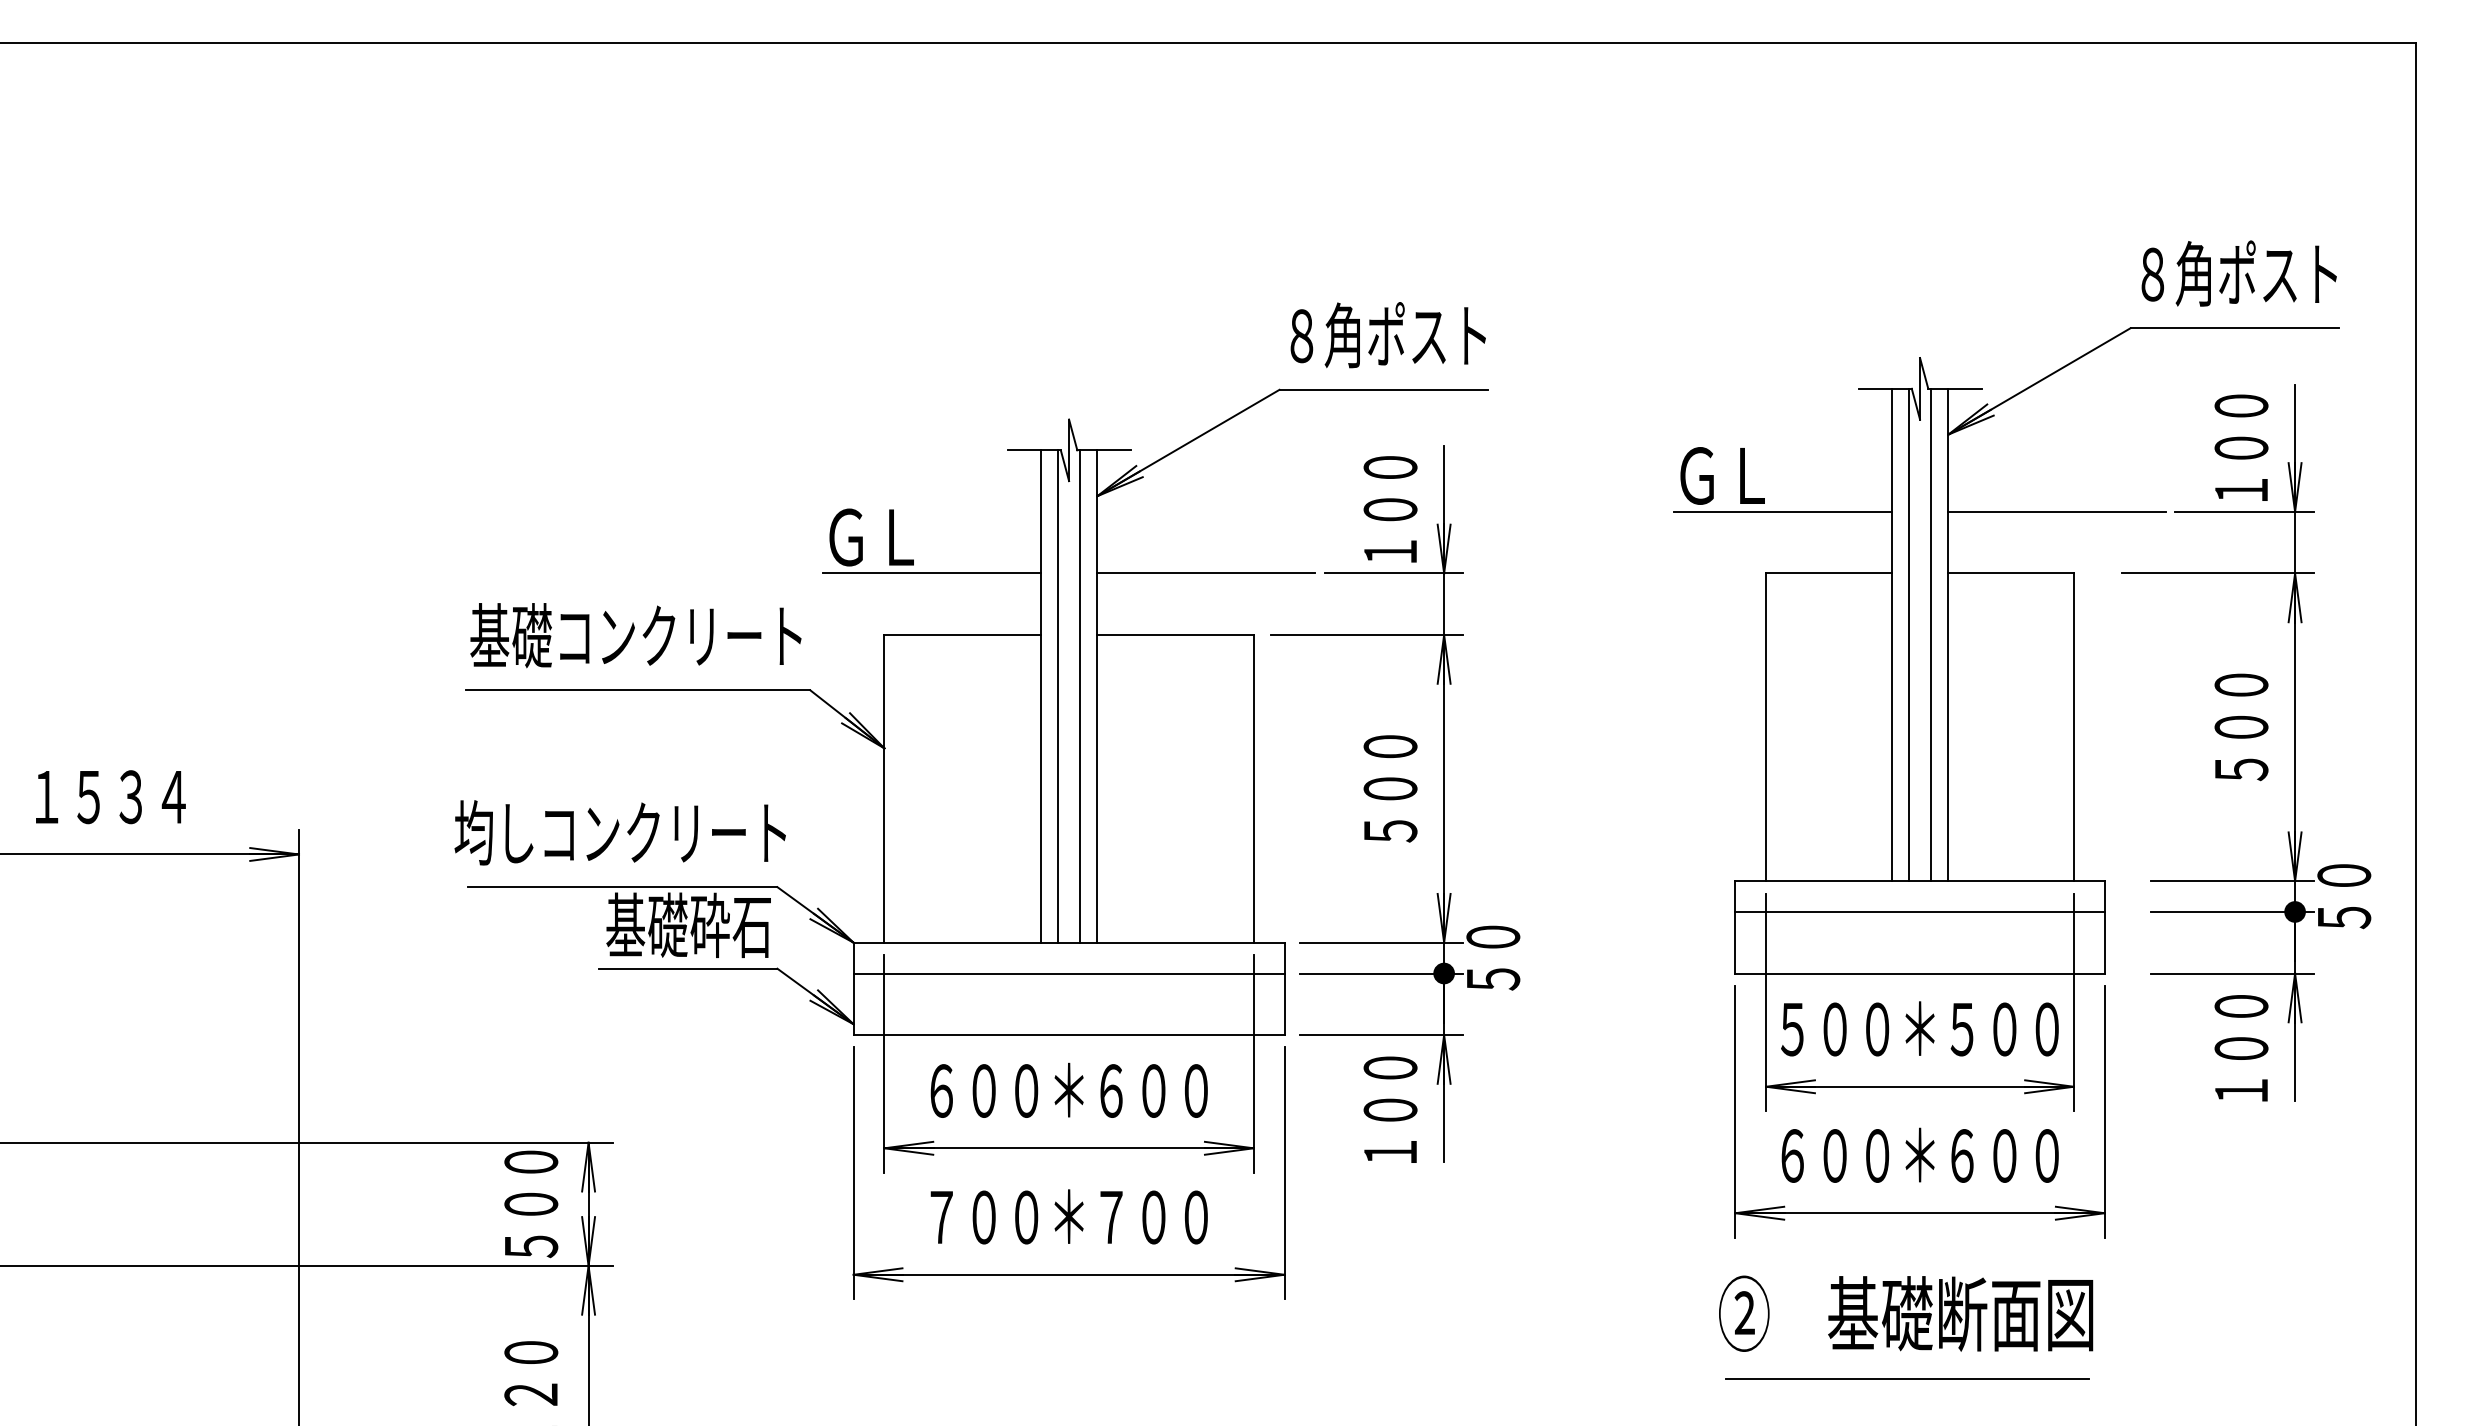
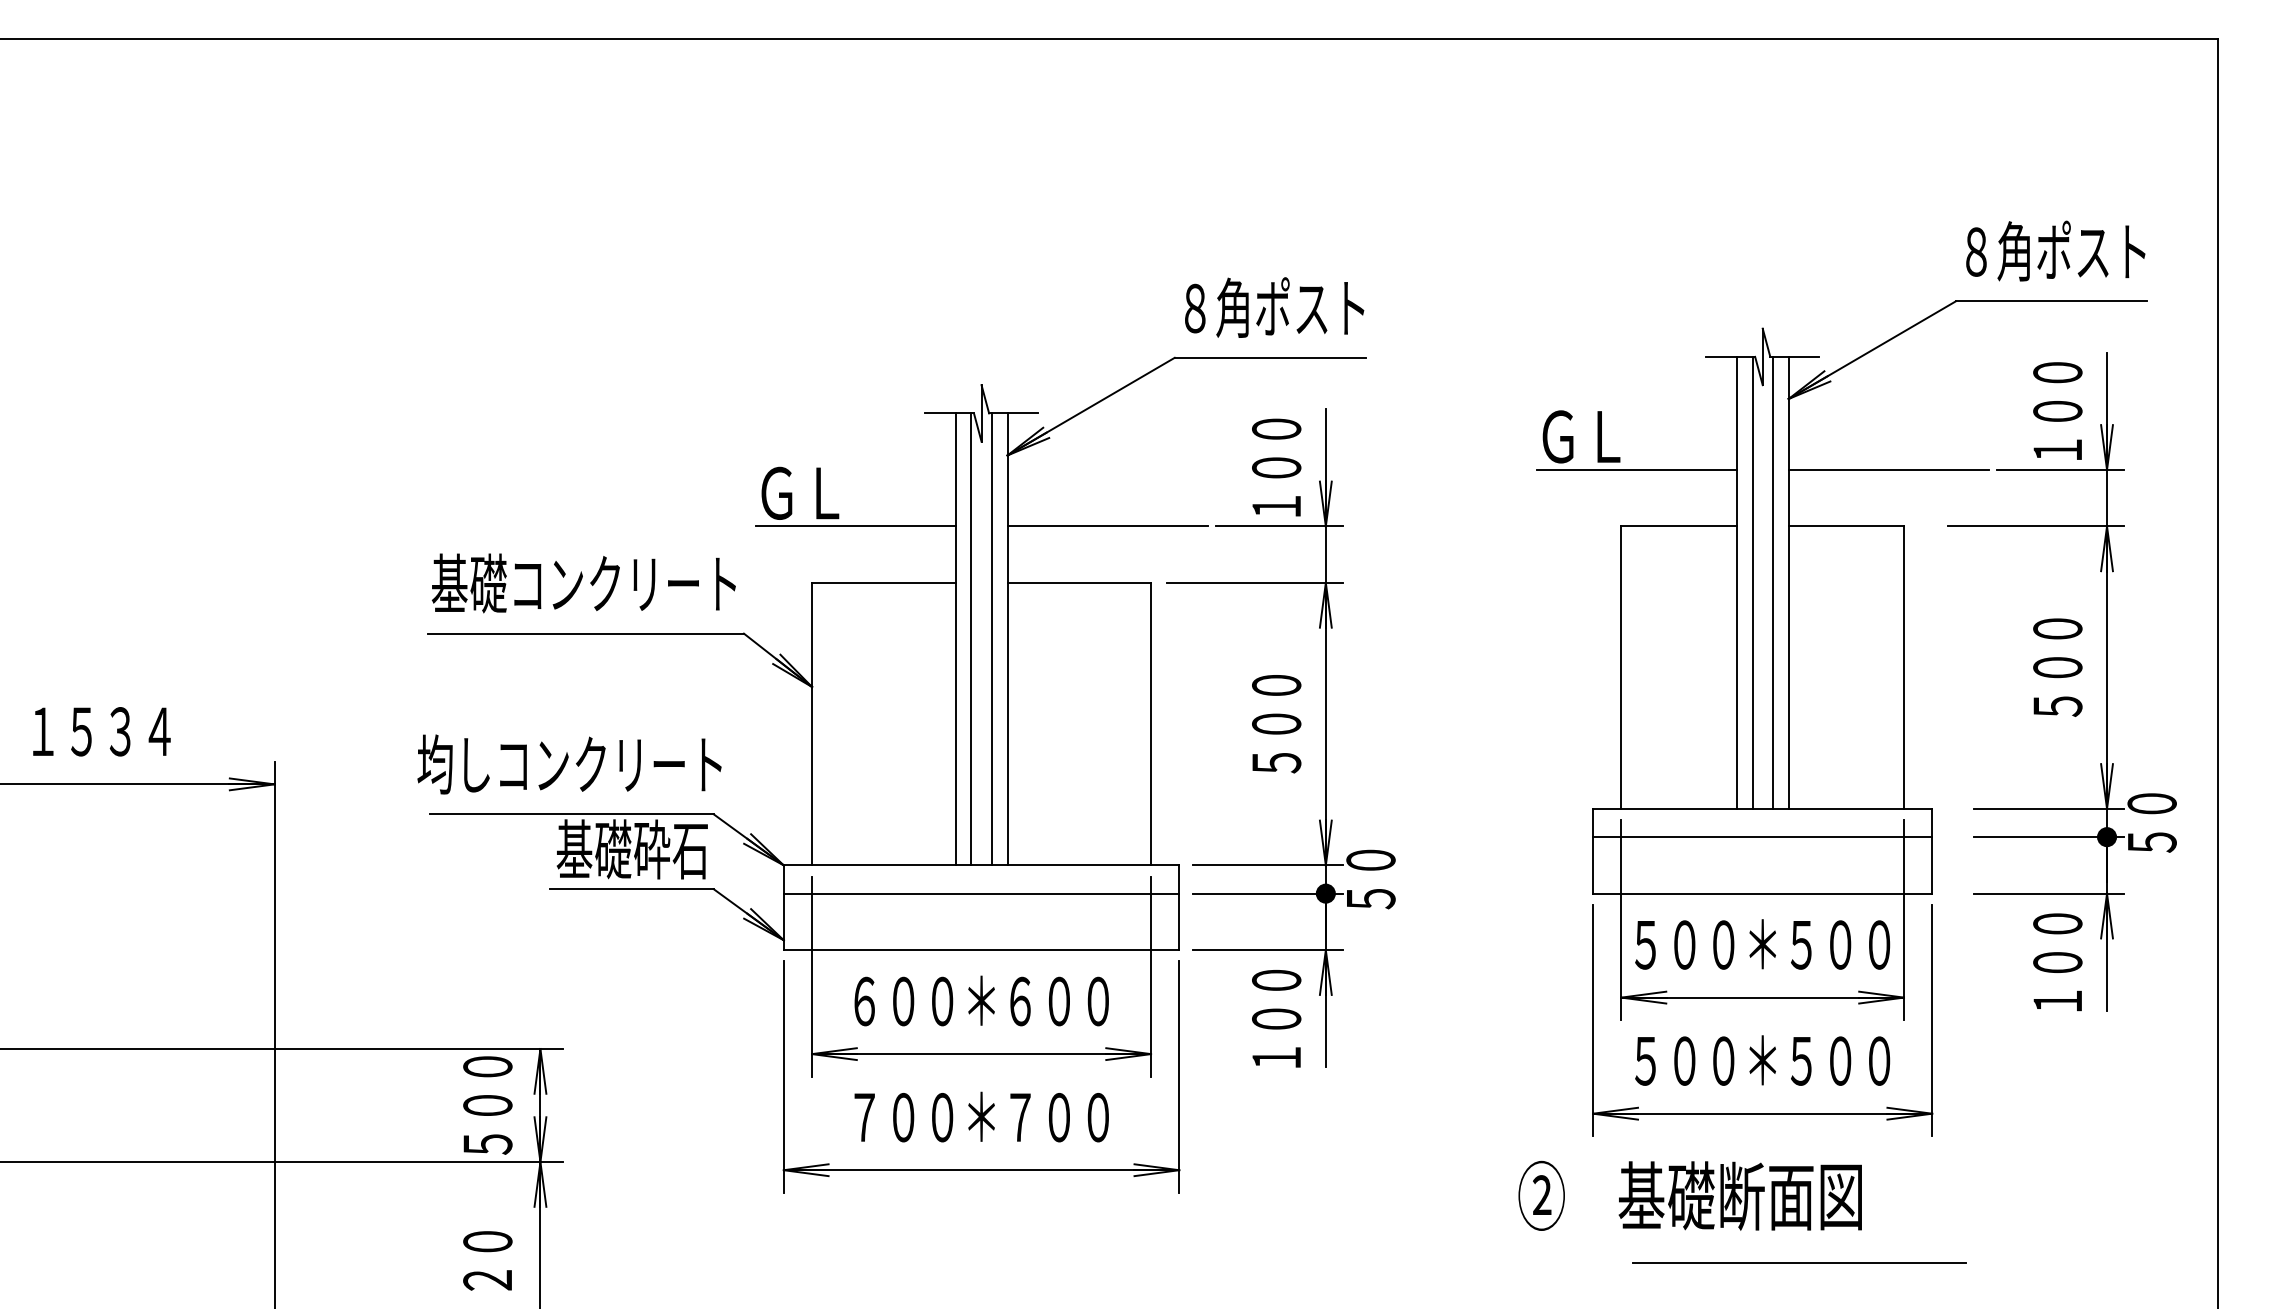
text: (1877, 1155) -> (1723, 1060), ６００＊６００ -> ５００＊５００
text: (1906, 1313) -> (1690, 1195), moved
line: (1907, 1378) -> (1799, 1262), moved

